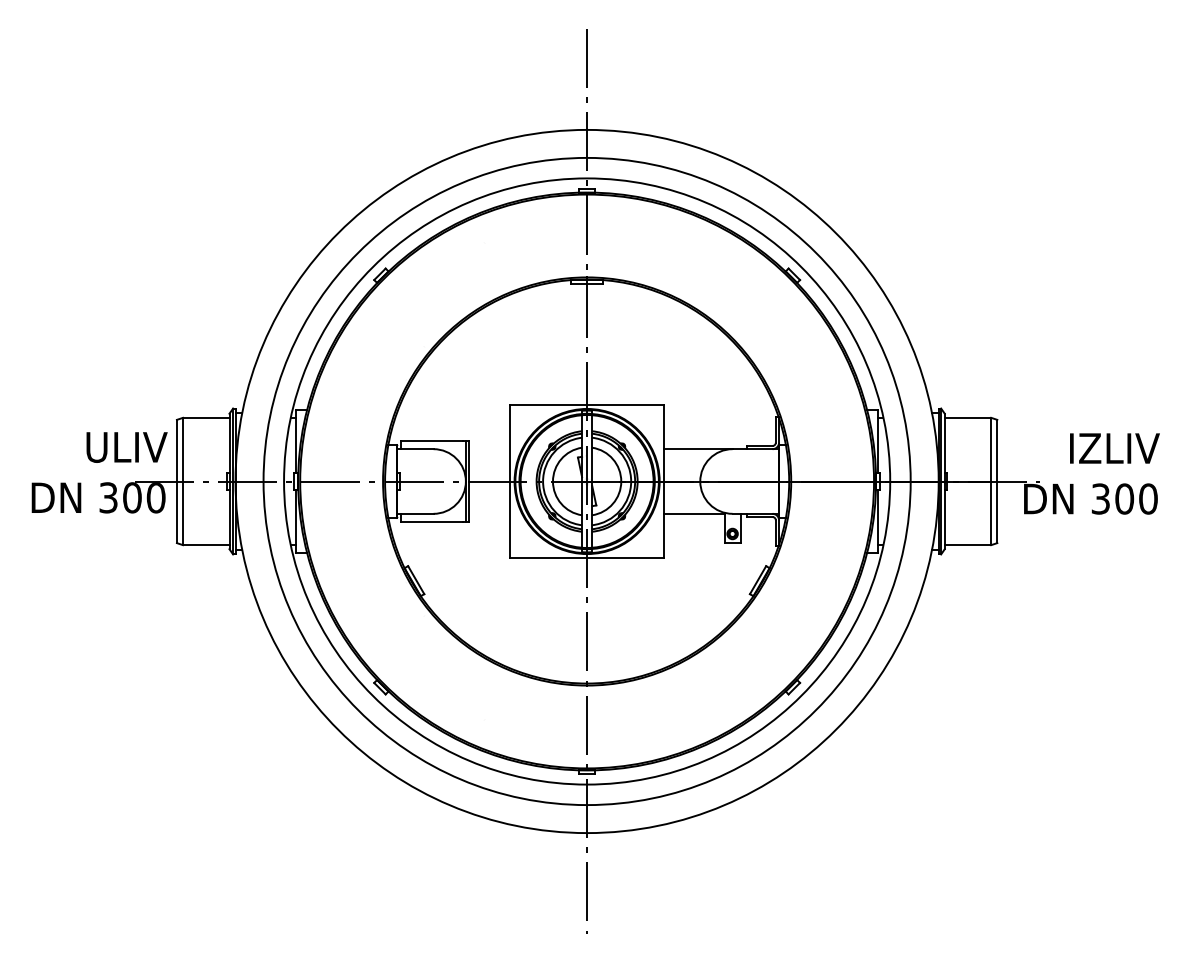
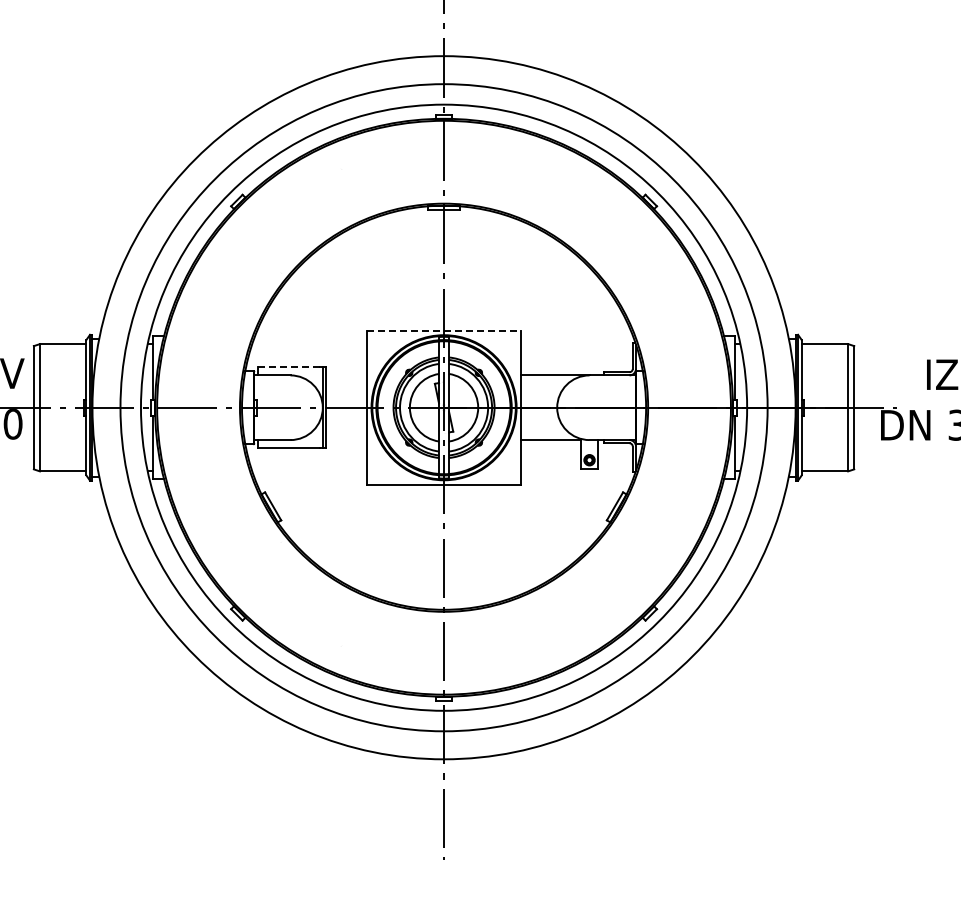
line: (587, 404) -> (444, 330), solid -> dashed
line: (431, 441) -> (288, 367), solid -> dashed

